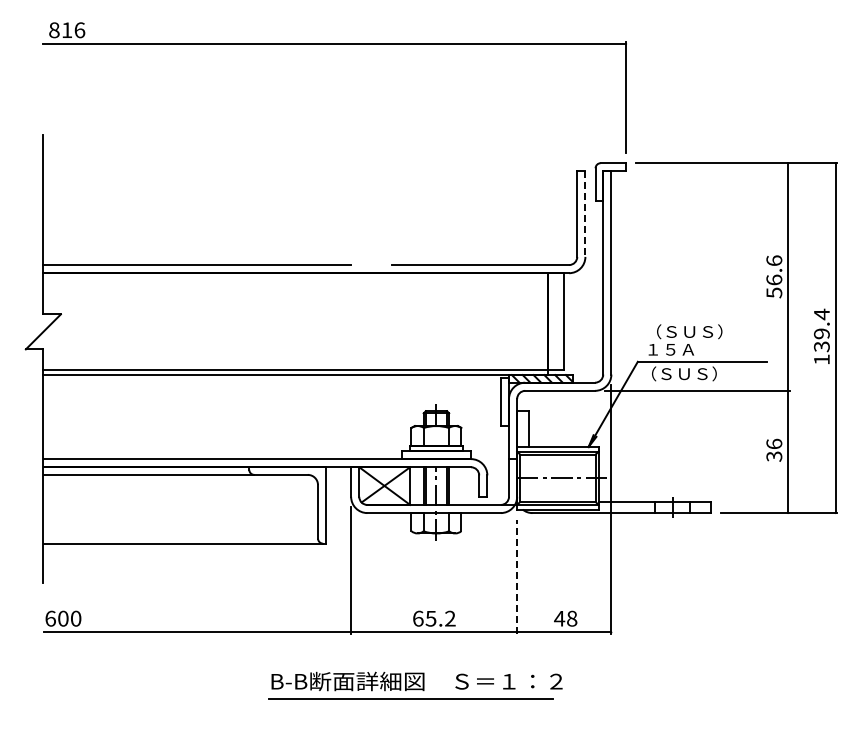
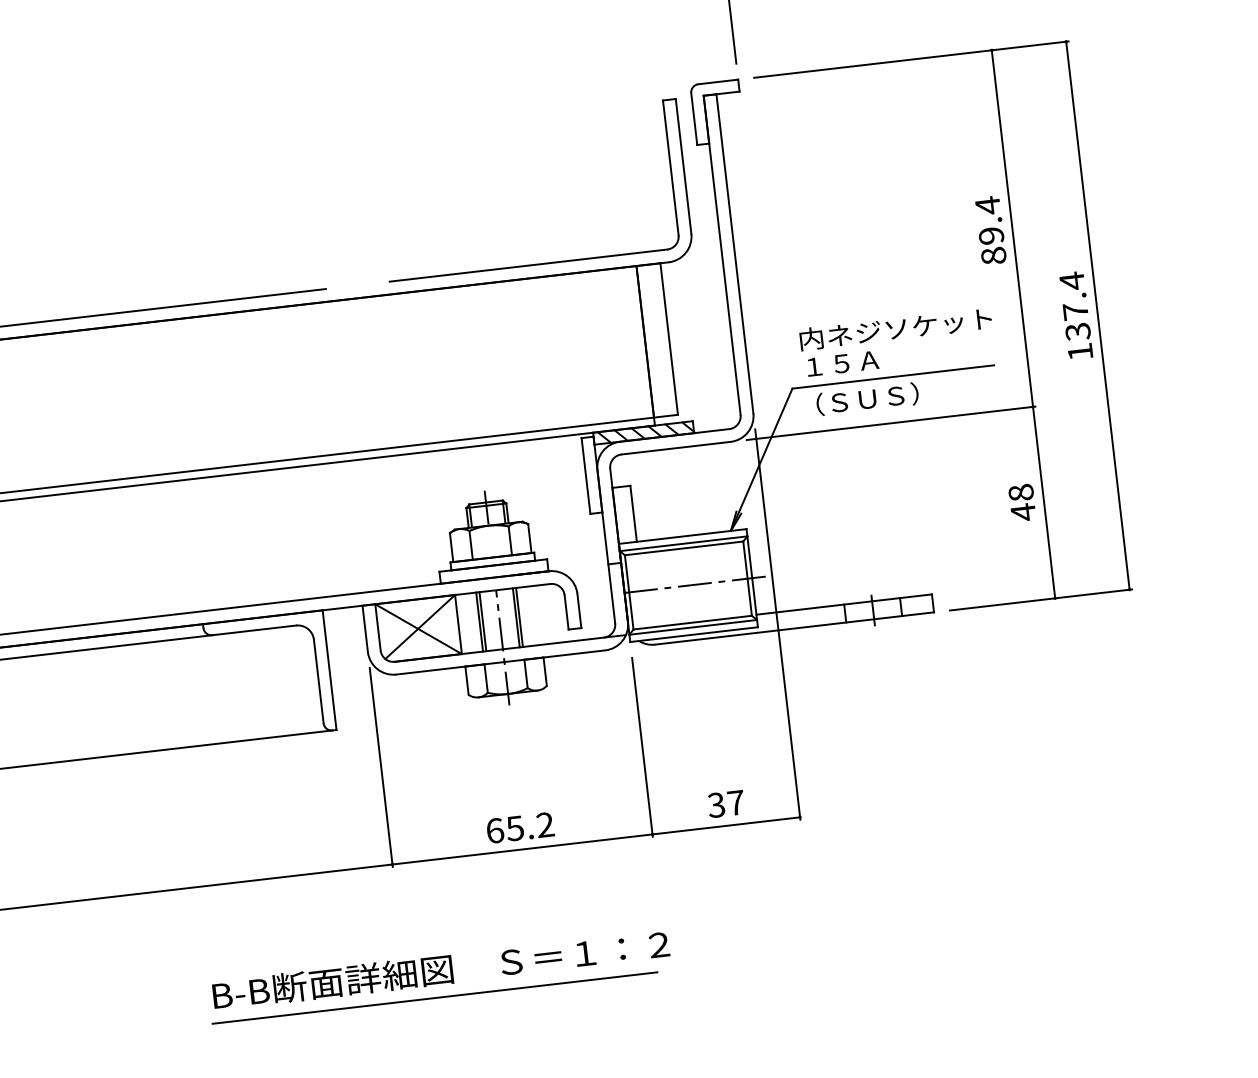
line: (585, 214) -> (683, 167), dashed -> solid
text: (774, 276) -> (991, 230), 56.6 -> 89.4
text: (707, 331) -> (896, 328), （ＳＵＳ） -> 内ネジソケット
text: (821, 333) -> (1075, 310), 139.4 -> 137.4
text: (774, 450) -> (1022, 502), 36 -> 48
line: (517, 576) -> (642, 746), dashed -> solid
text: (565, 618) -> (725, 803), 48 -> 37
part: (415, 685) -> (439, 976), moved

